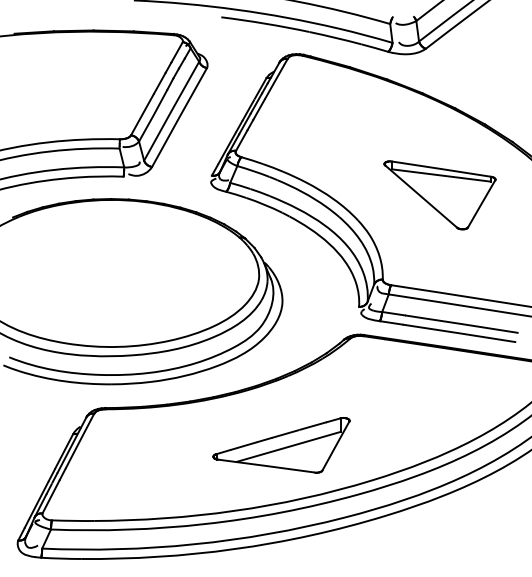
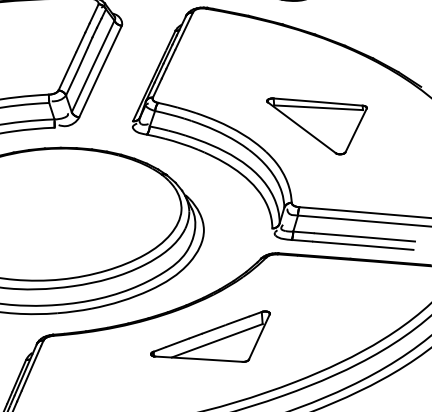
part: (439, 195) -> (318, 125), moved
part: (281, 445) -> (210, 339), moved

